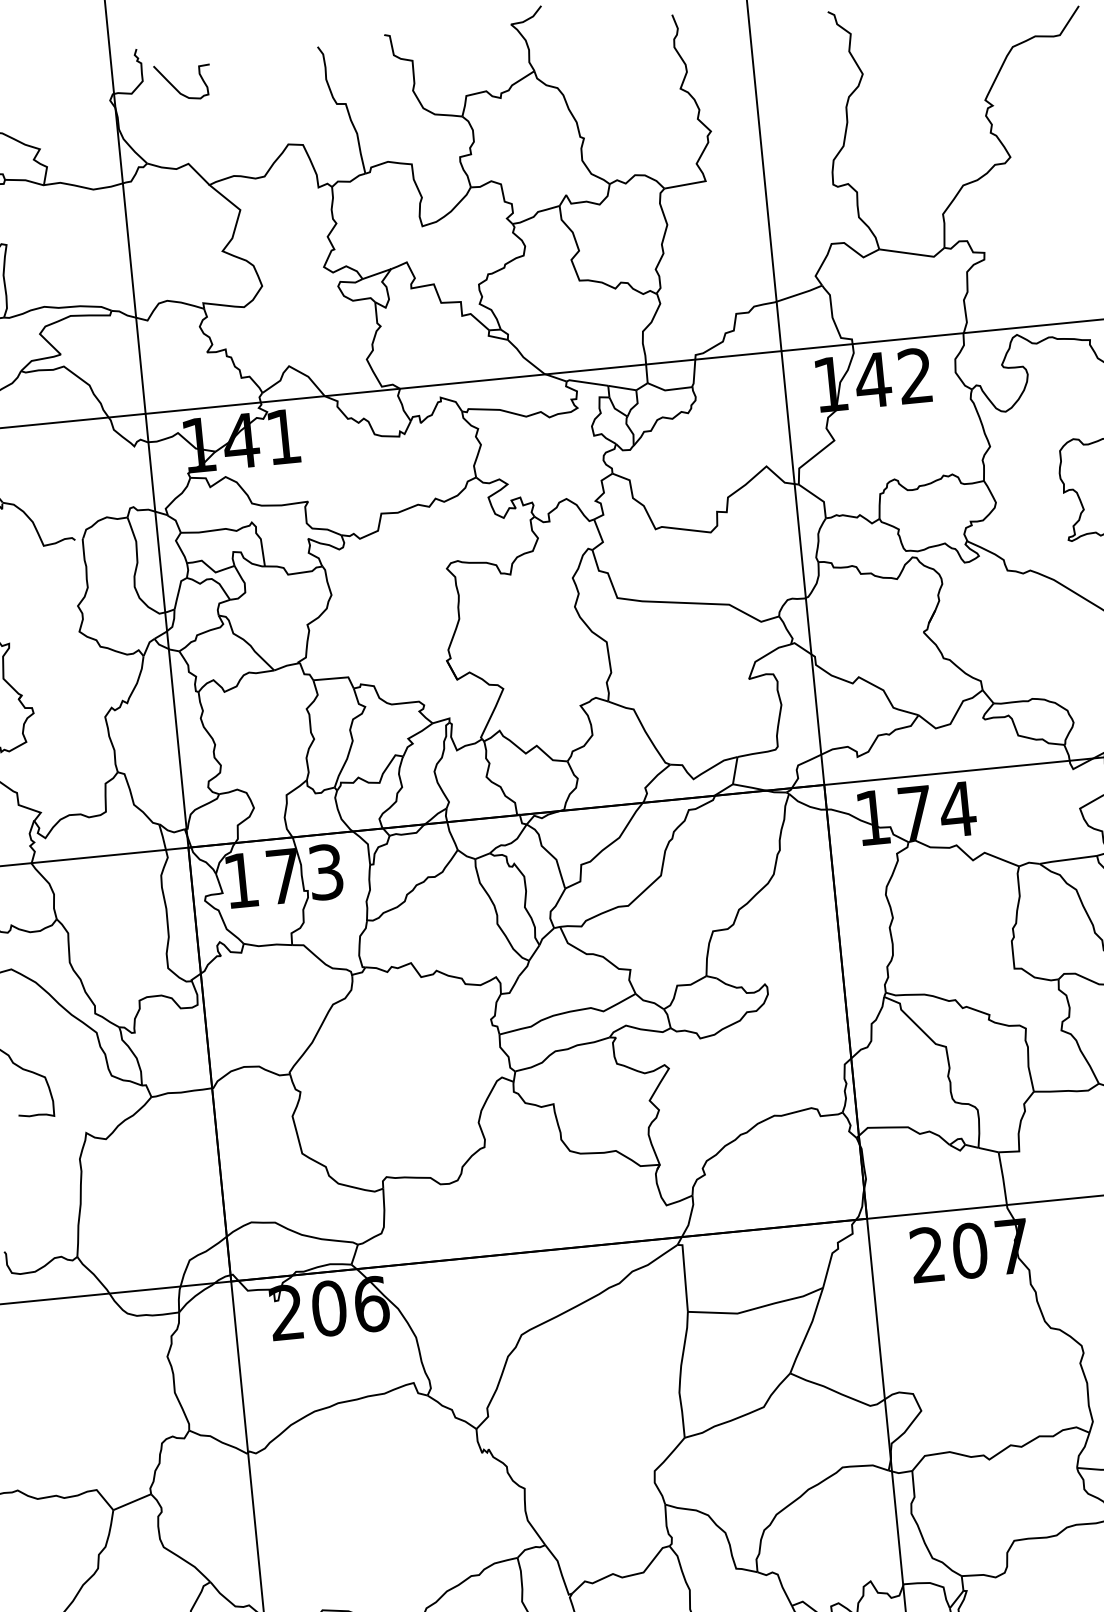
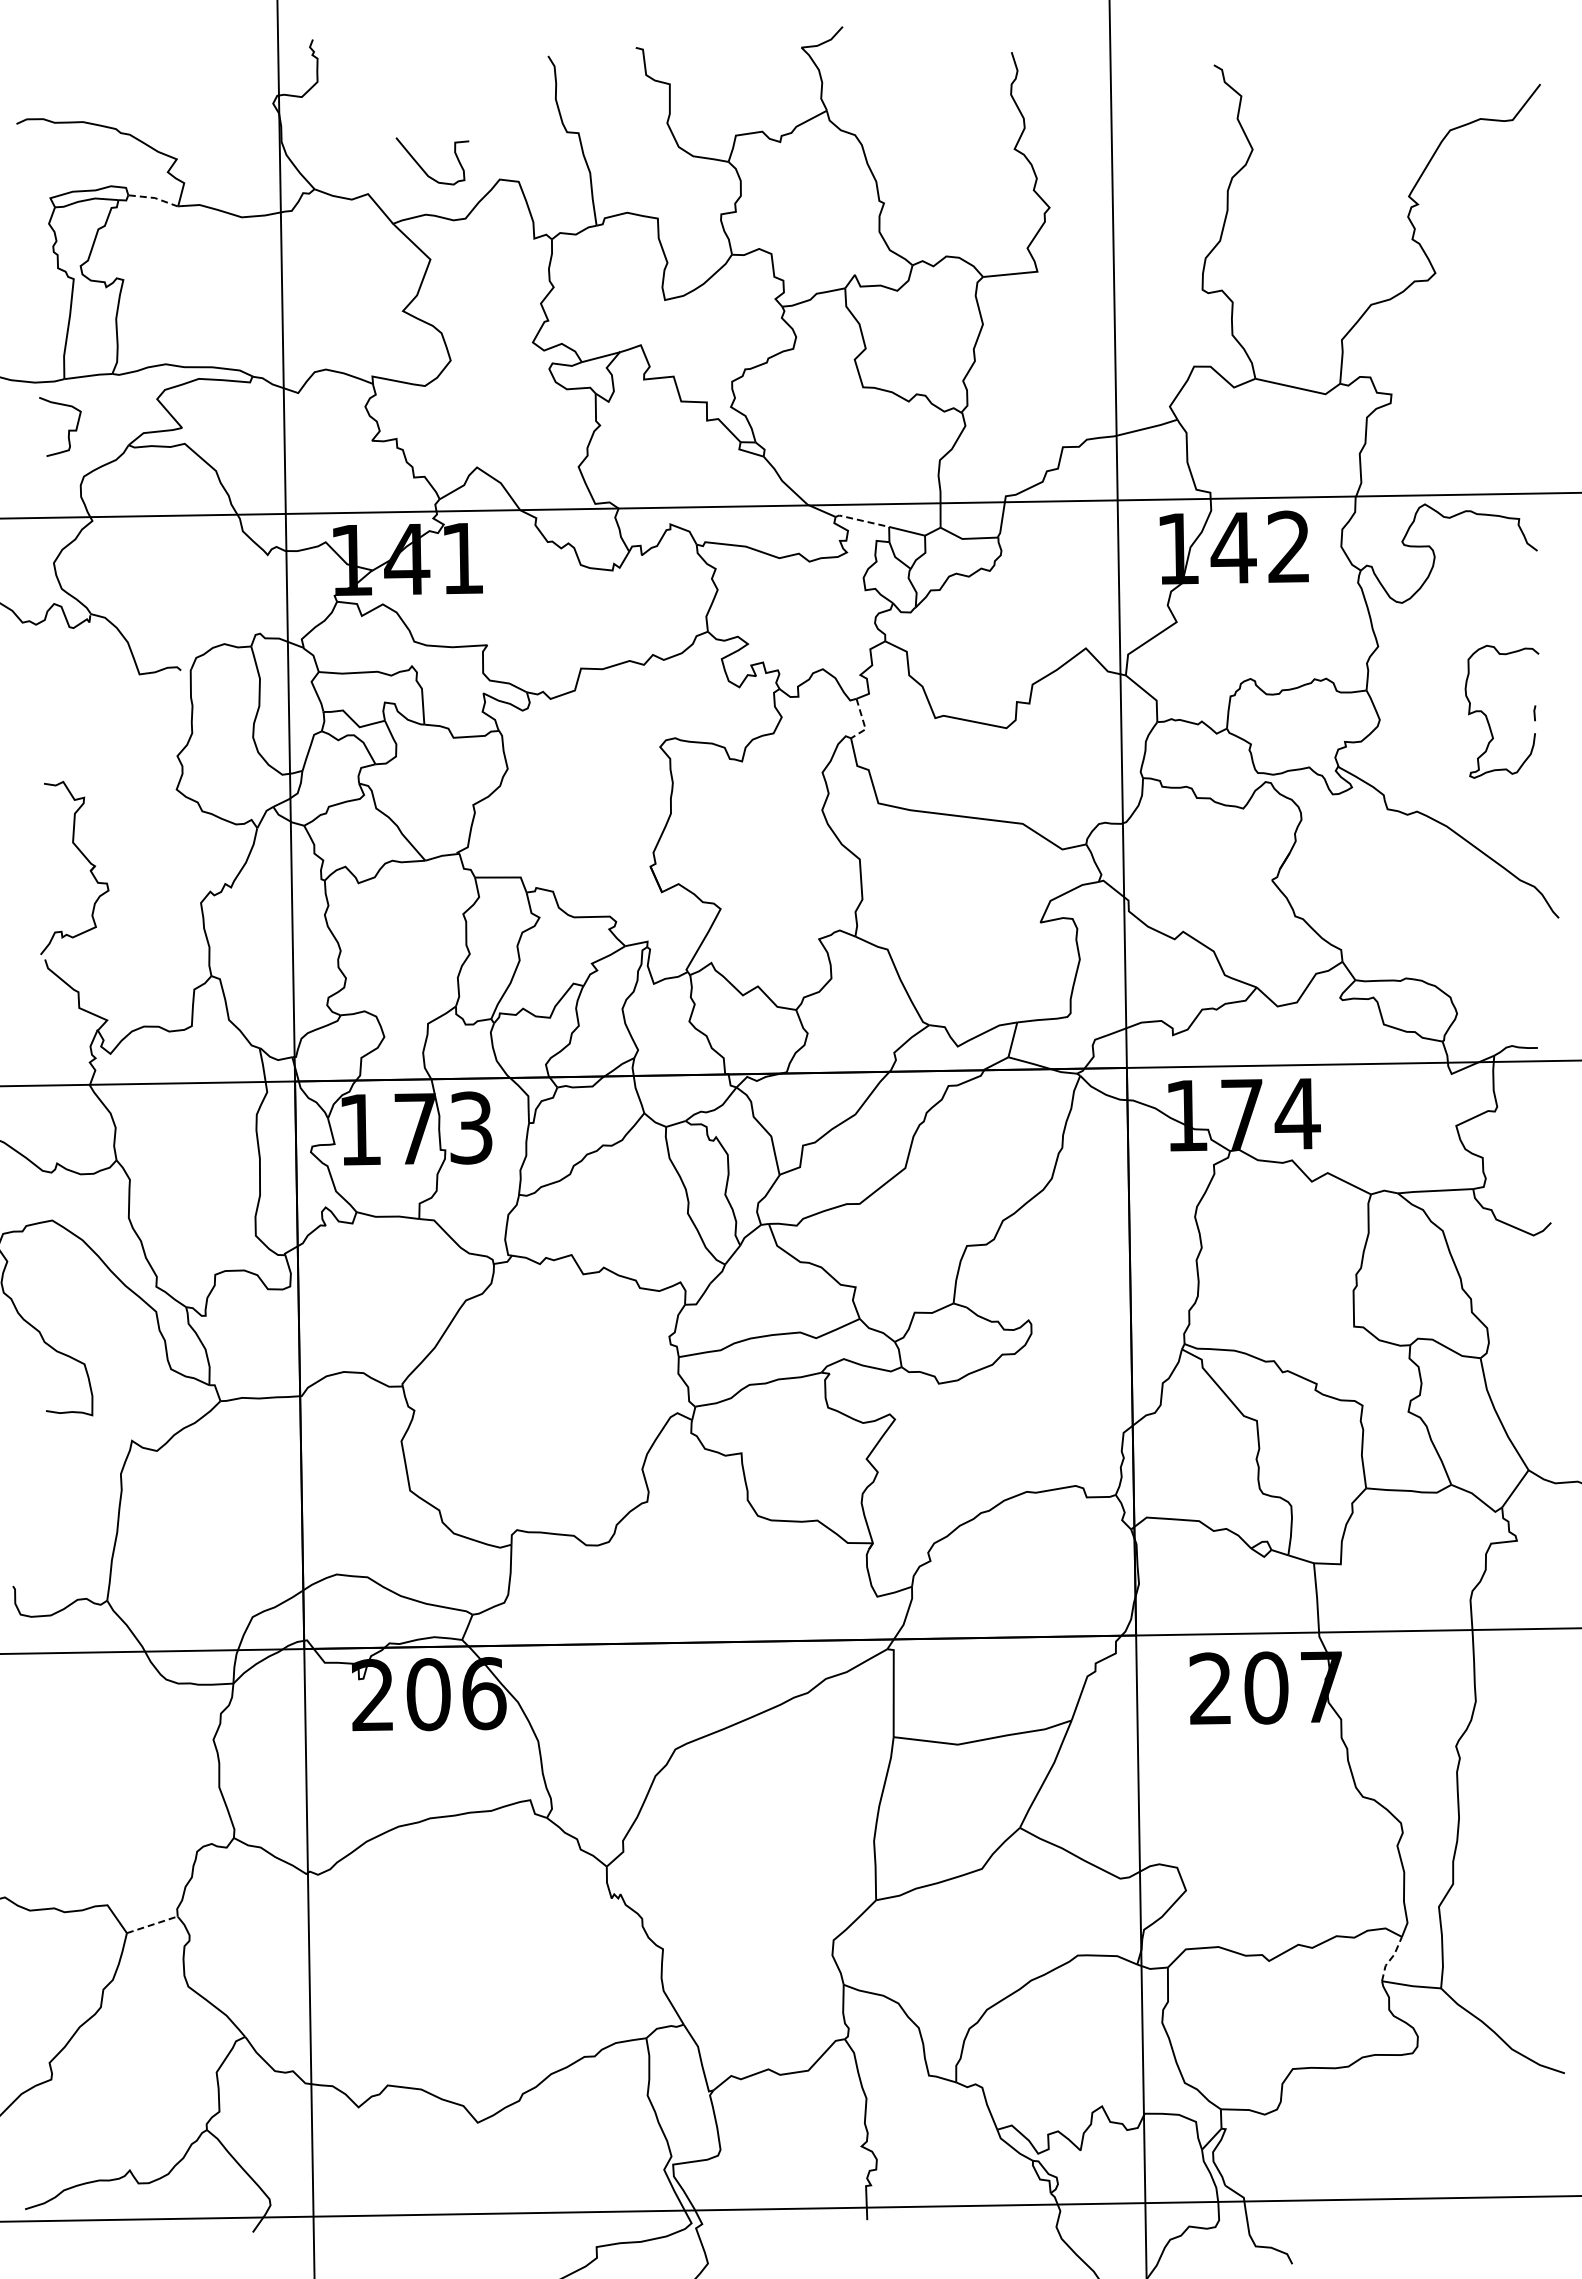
curve: (175, 87) -> (422, 167), moved
line: (25, 180) -> (154, 198), solid -> dashed
line: (587, 382) -> (862, 520), solid -> dashed
line: (601, 537) -> (863, 723), solid -> dashed
line: (1082, 1449) -> (1391, 1958), solid -> dashed
line: (132, 1501) -> (152, 1924), solid -> dashed

